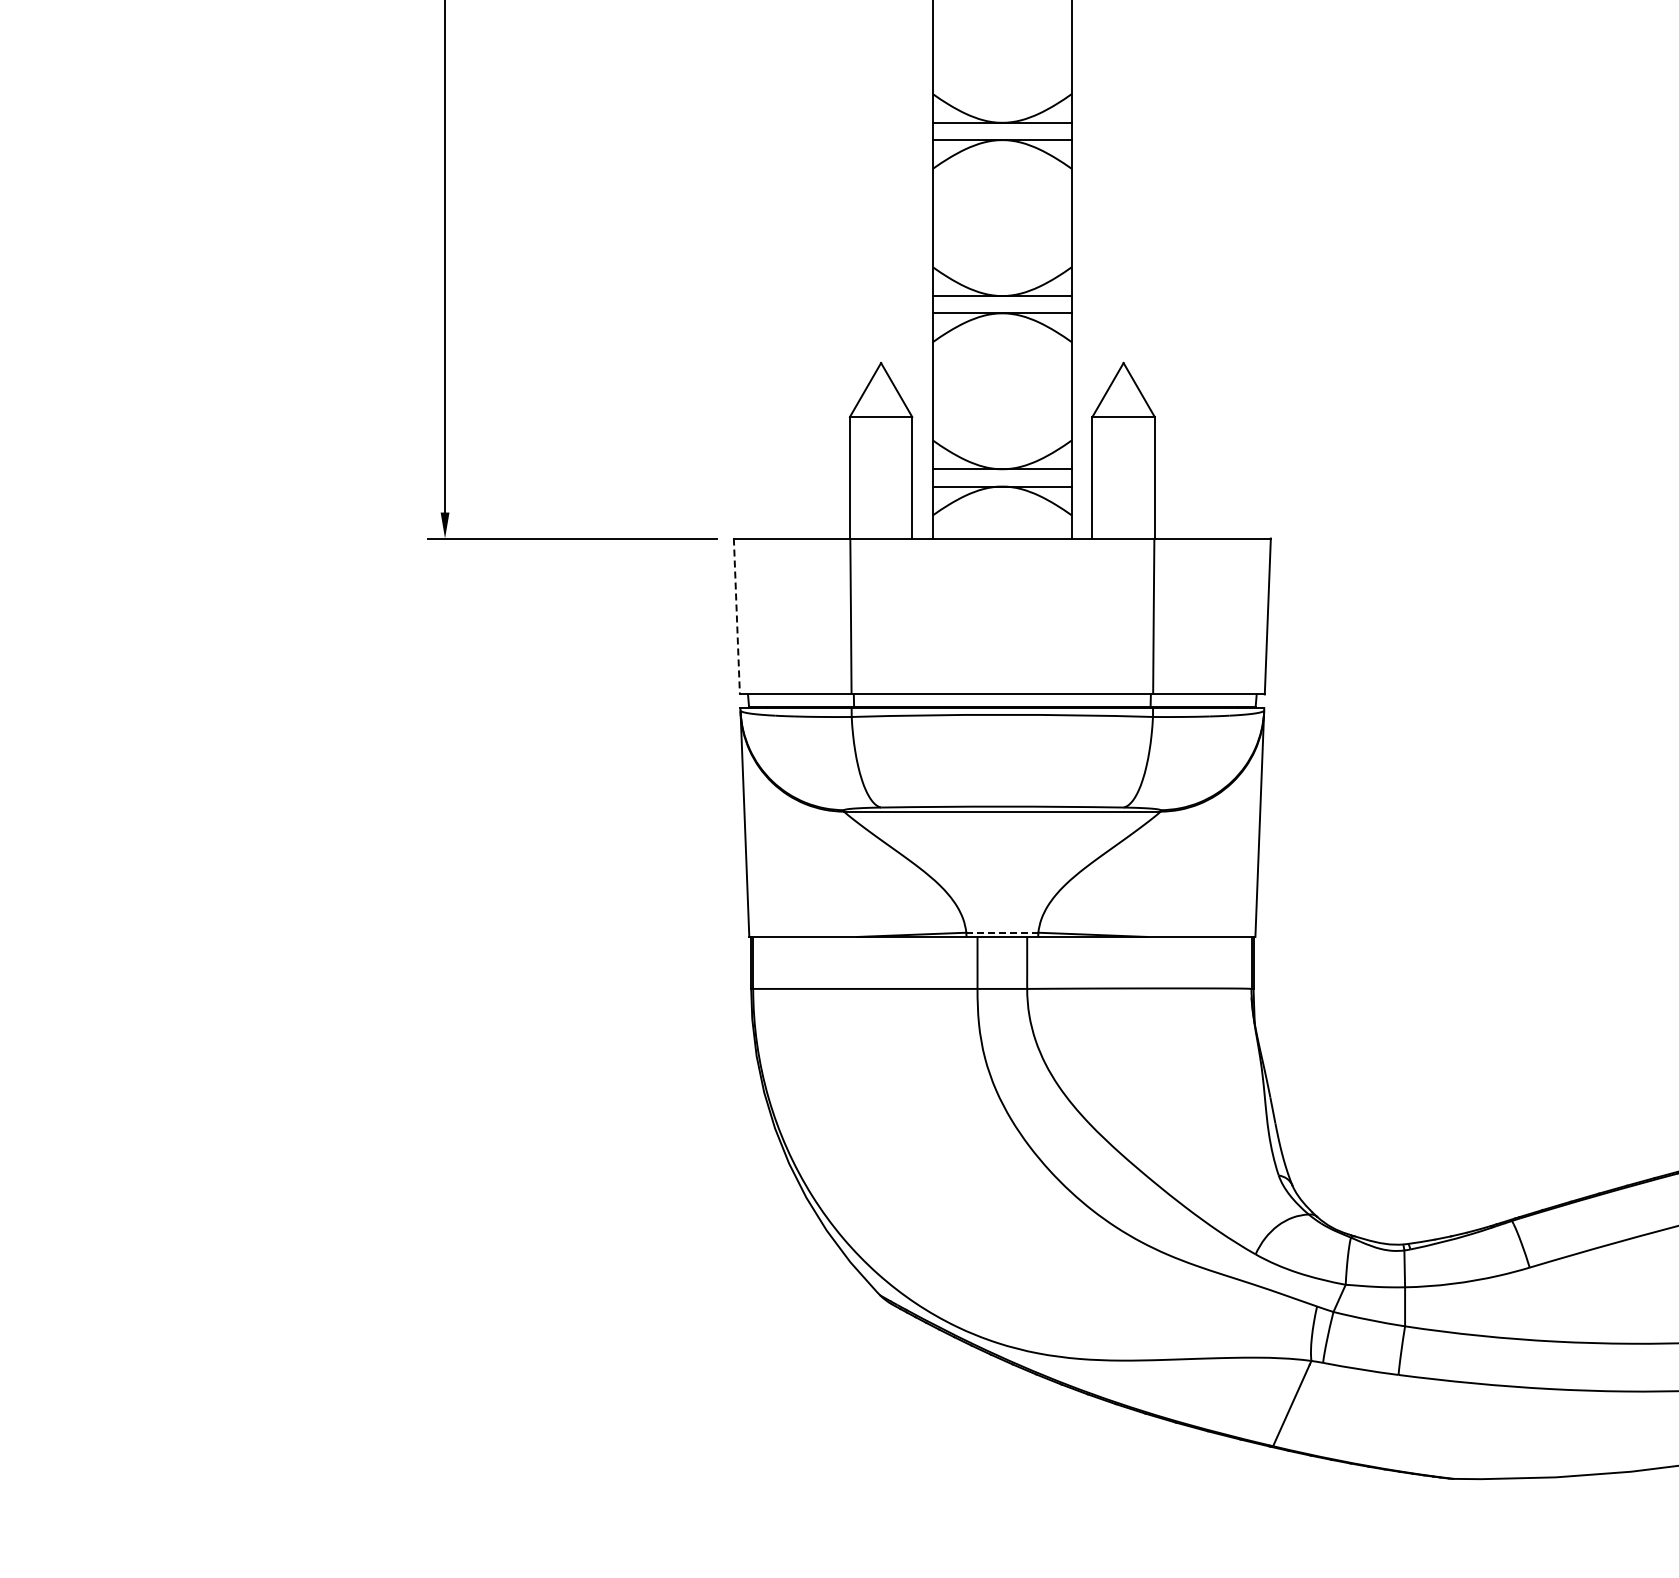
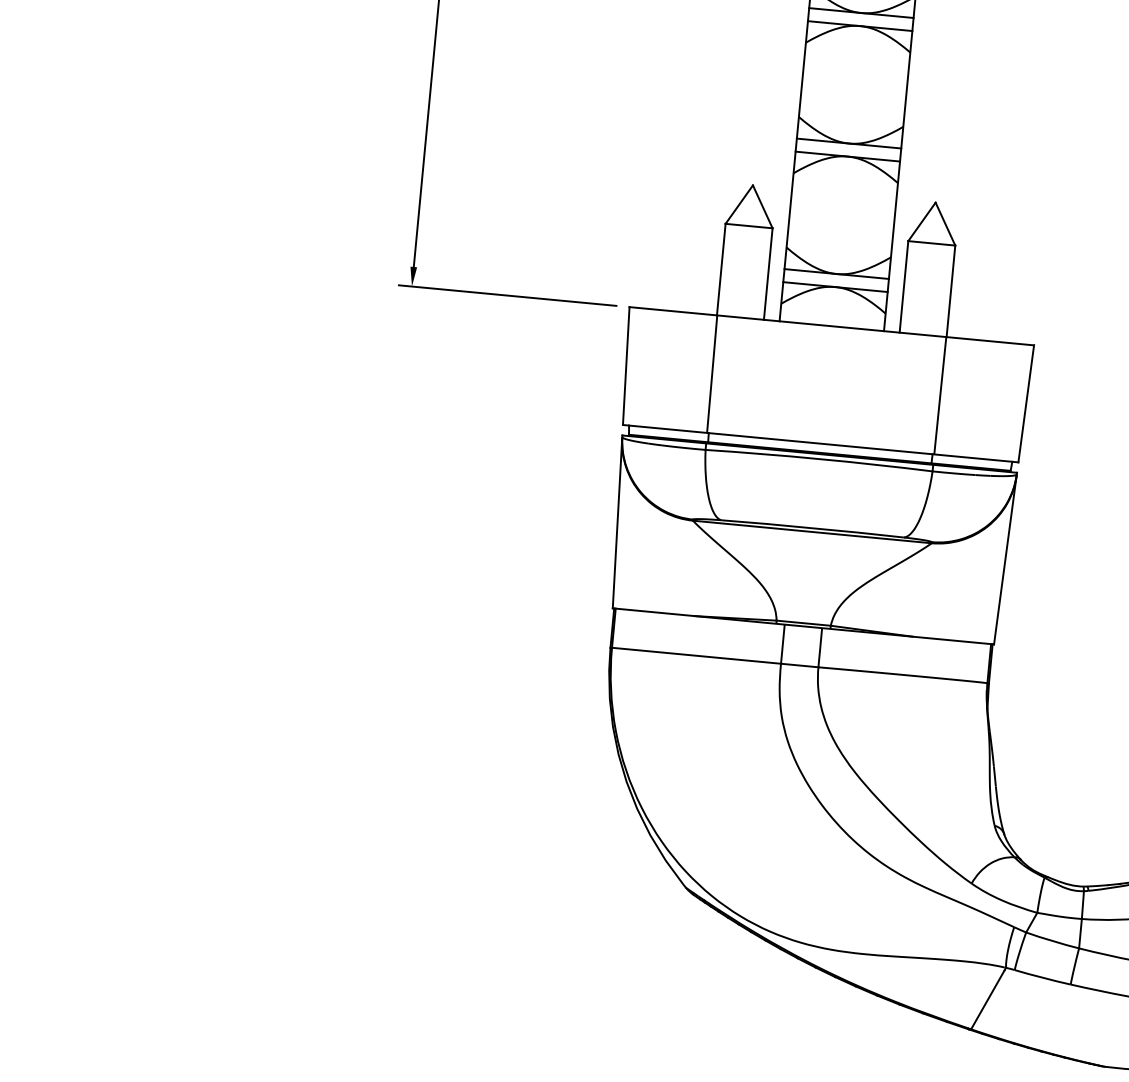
line: (736, 617) -> (625, 366), dashed -> solid
line: (1002, 932) -> (803, 623), dashed -> solid

